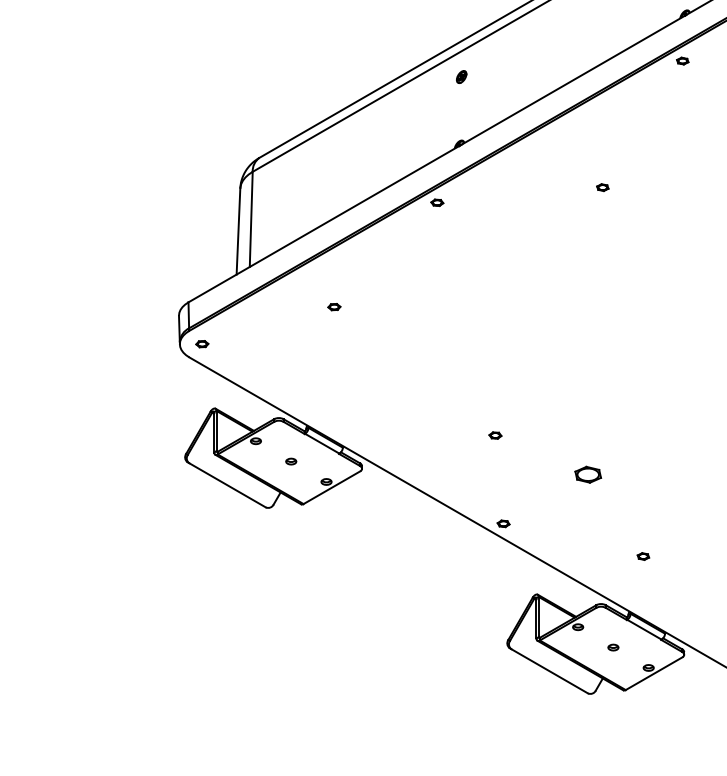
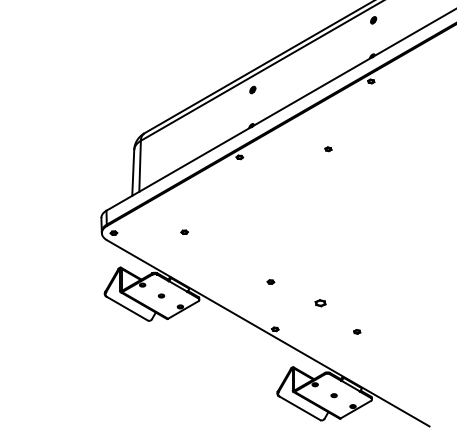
part: (334, 305) -> (184, 231), moved
part: (588, 475) -> (320, 303), size x0.71
part: (644, 555) -> (357, 331), moved

